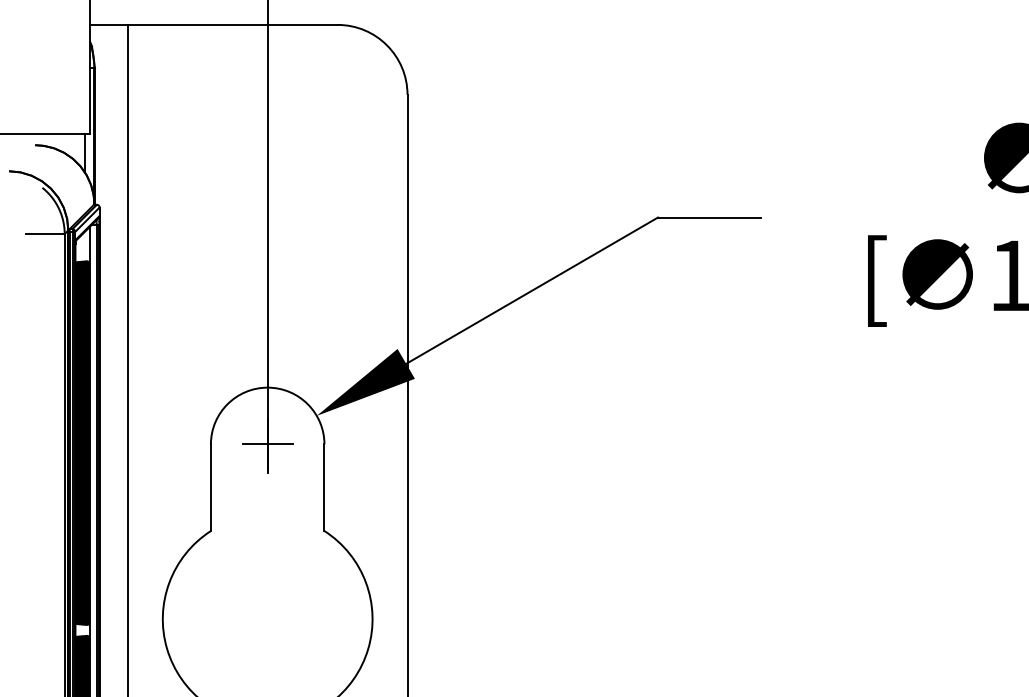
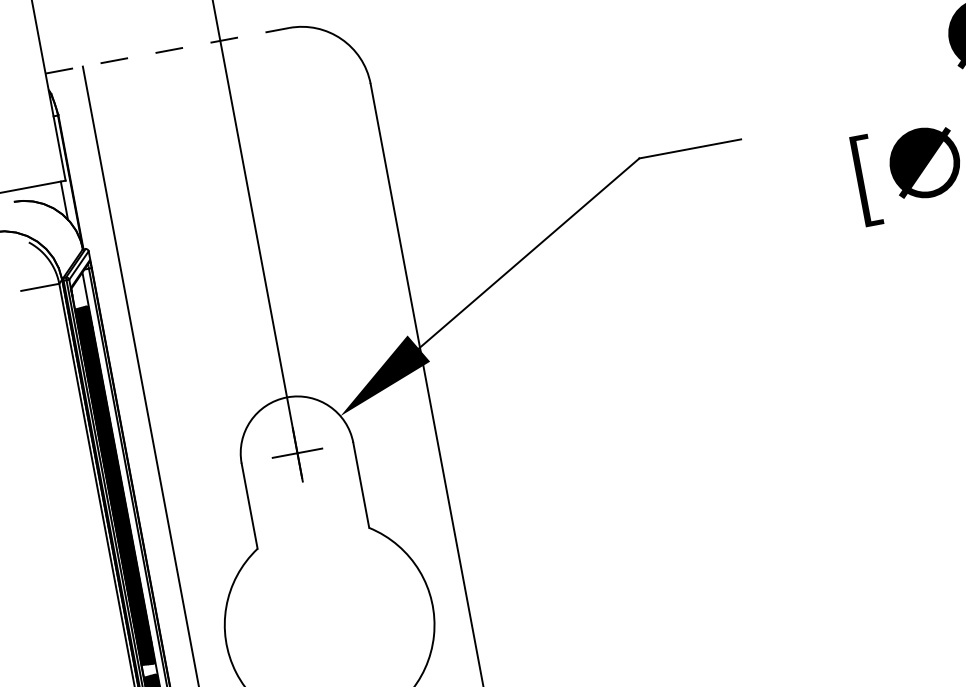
line: (213, 24) -> (166, 50), solid -> dashed

